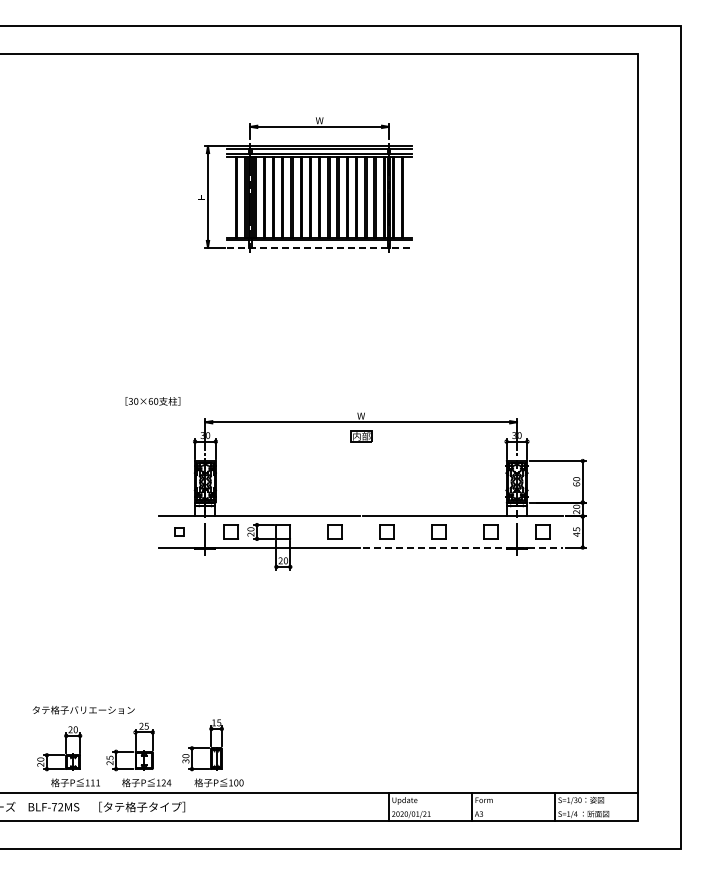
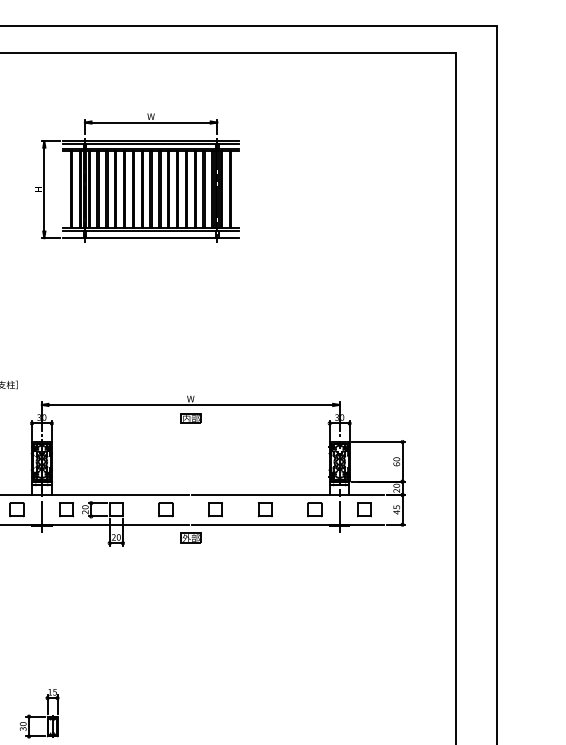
line: (320, 247) -> (151, 237), dashed -> solid
part: (179, 531) -> (17, 509), size x1.67
line: (463, 547) -> (288, 524), dashed -> solid
part: (361, 561) -> (191, 538), added

